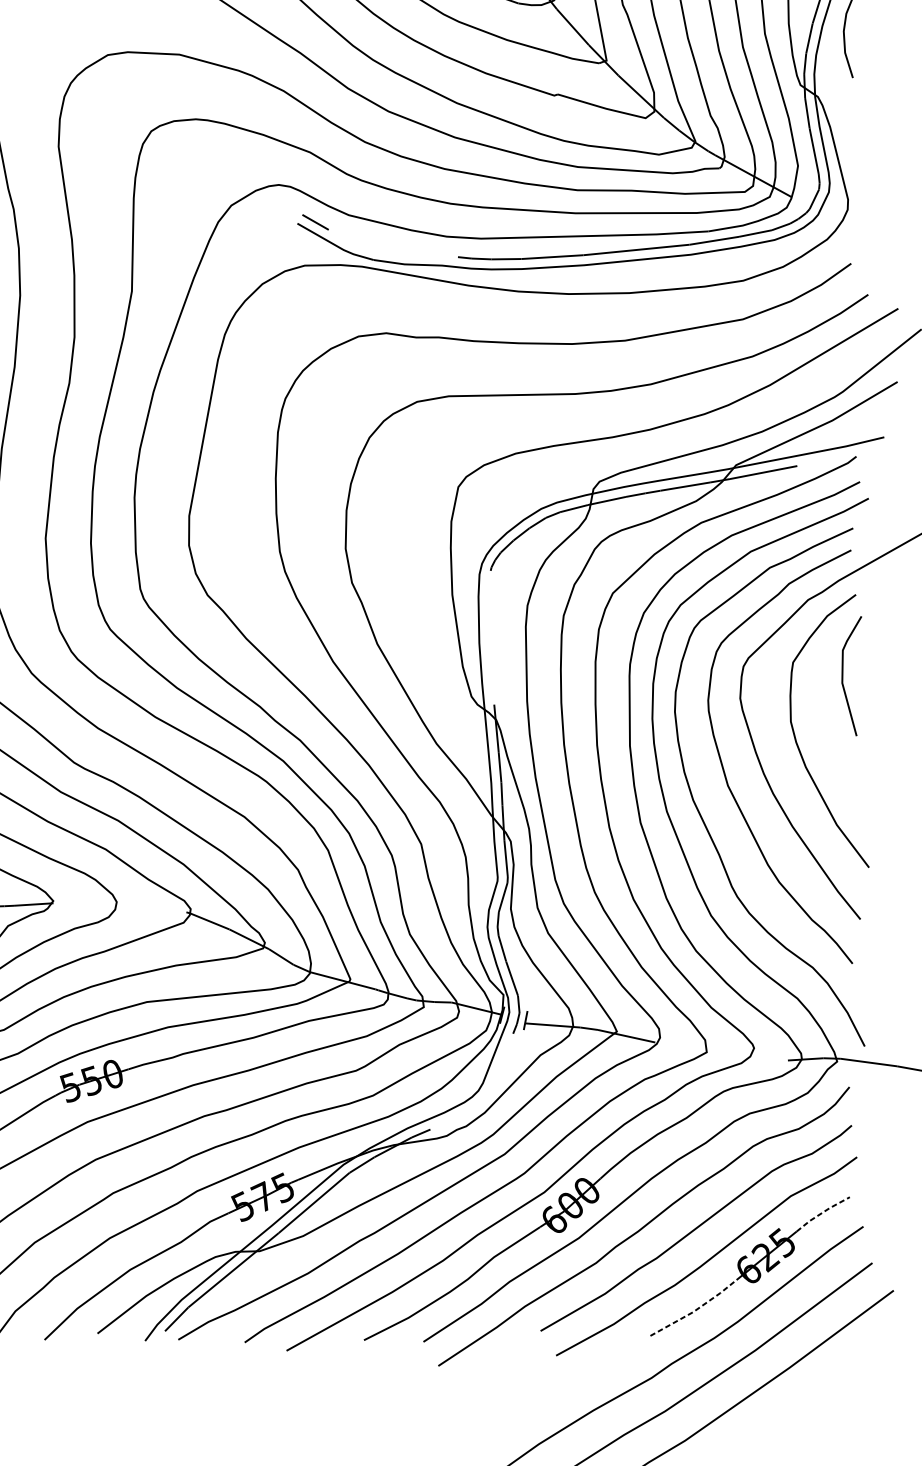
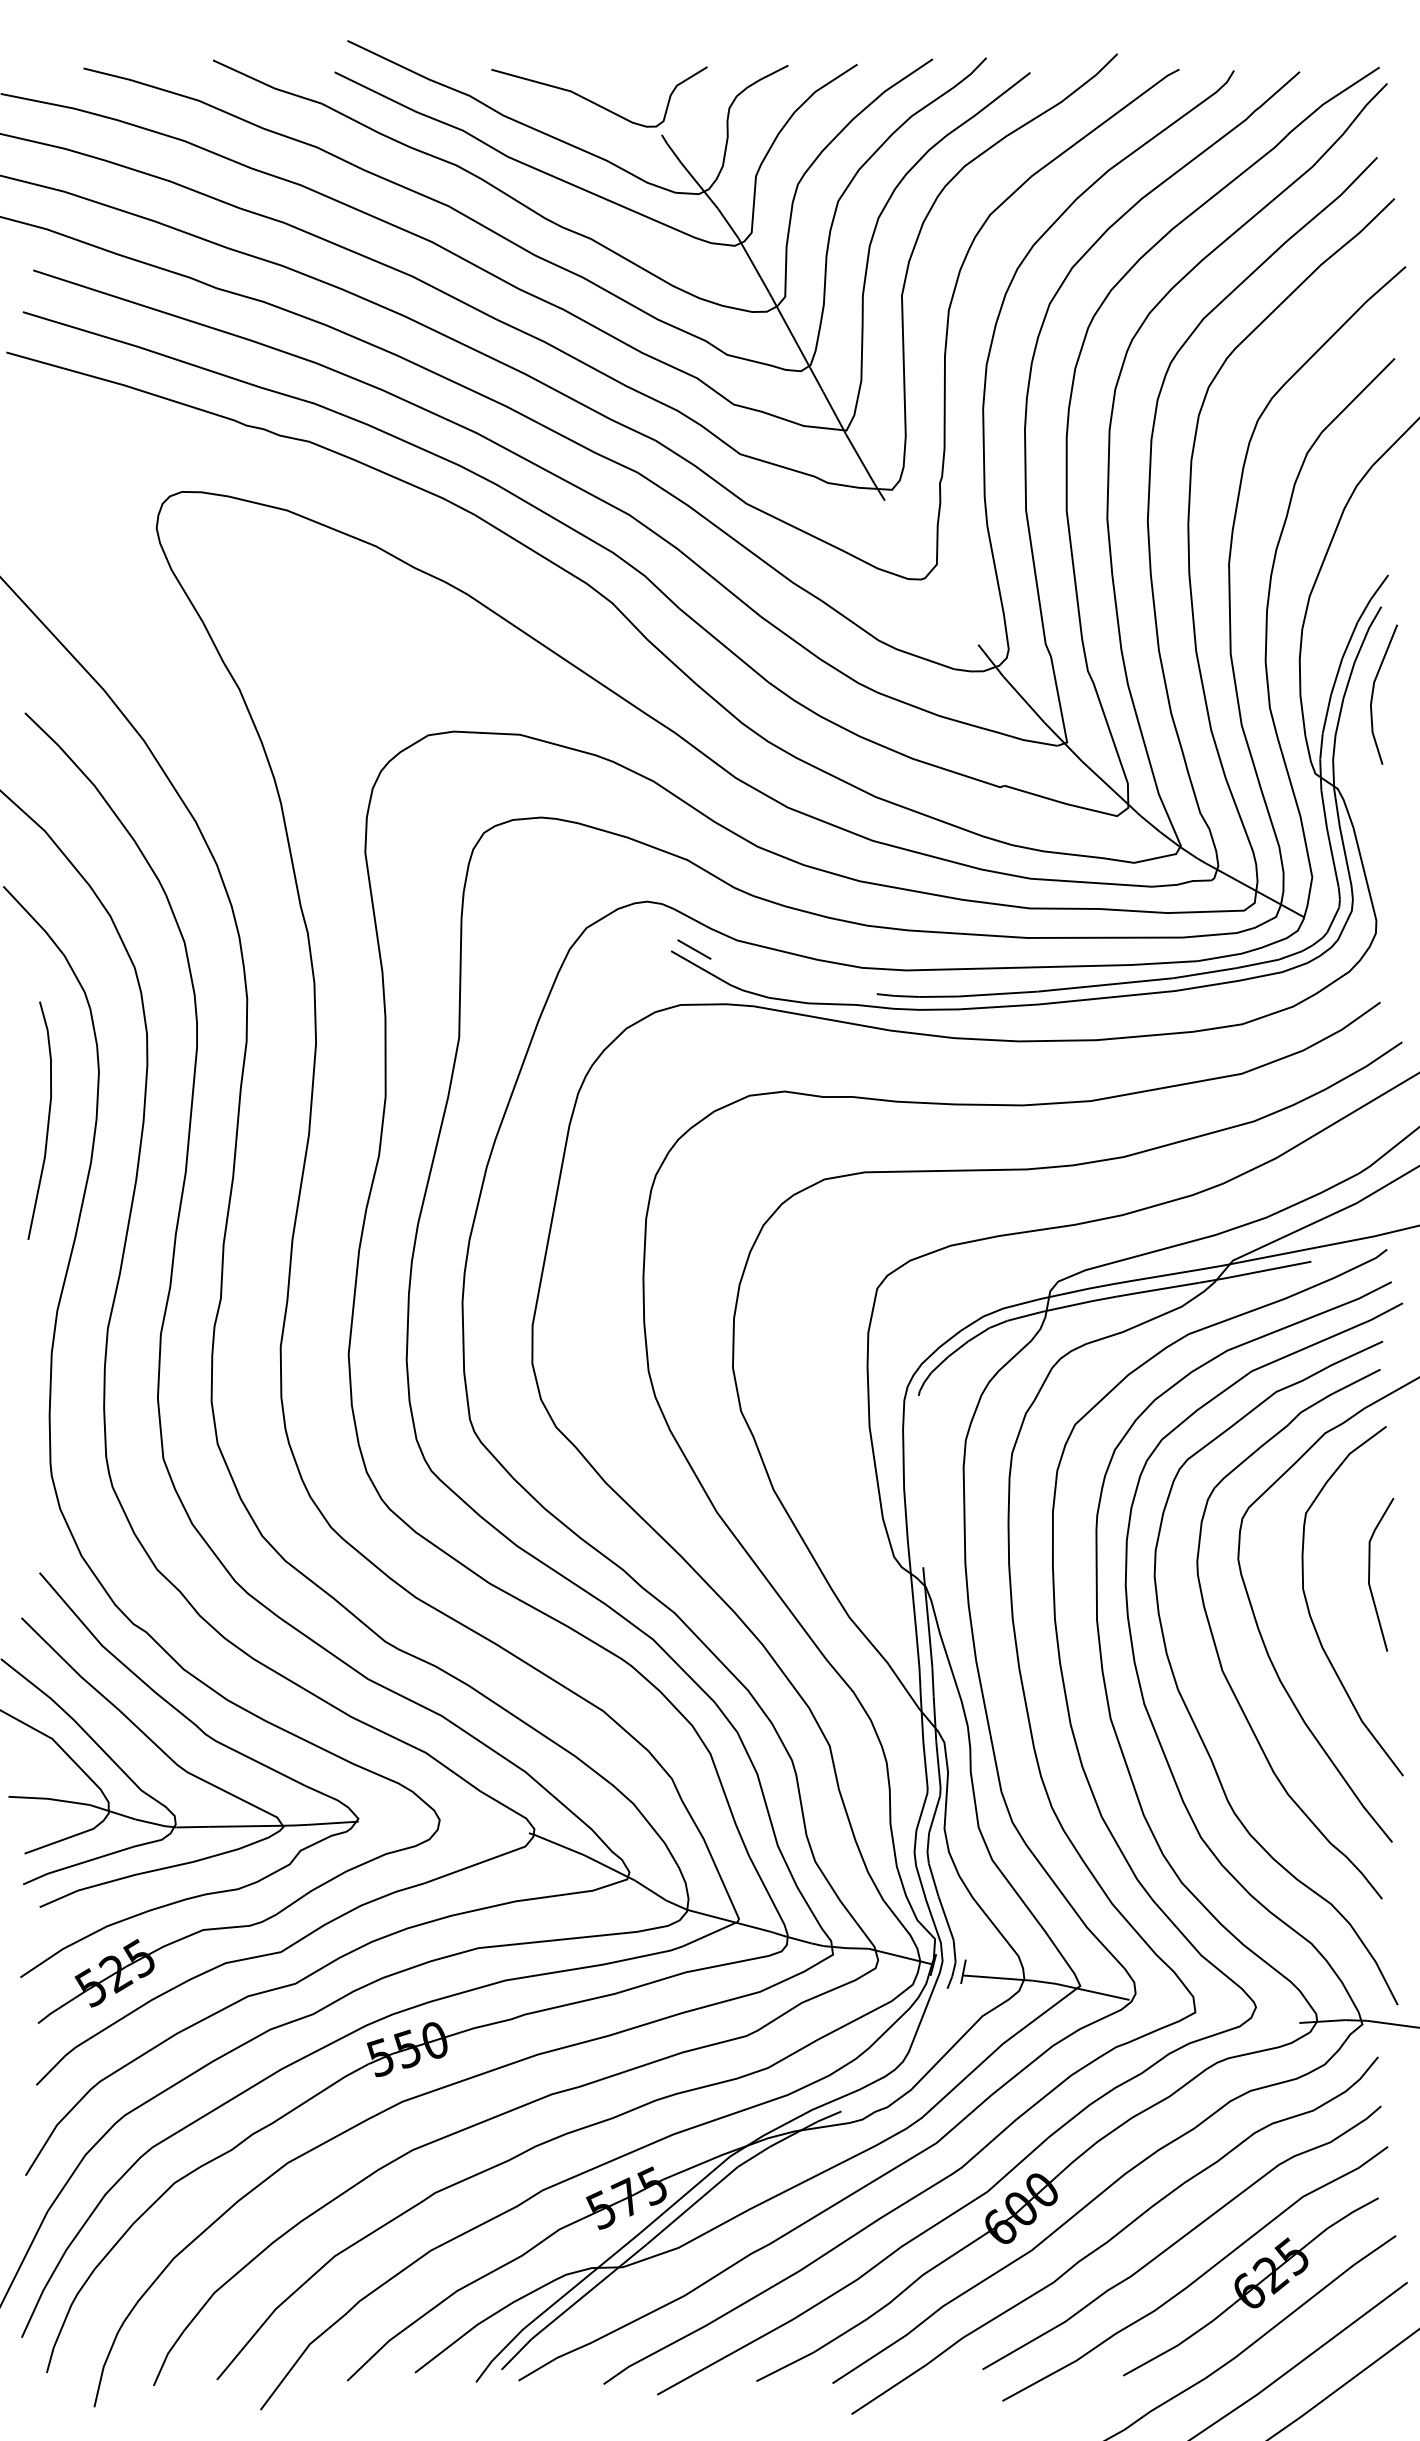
line: (843, 675) -> (1370, 1573), moved
line: (822, 1212) -> (1343, 2217), dashed -> solid
line: (695, 1310) -> (1181, 2343), dashed -> solid

